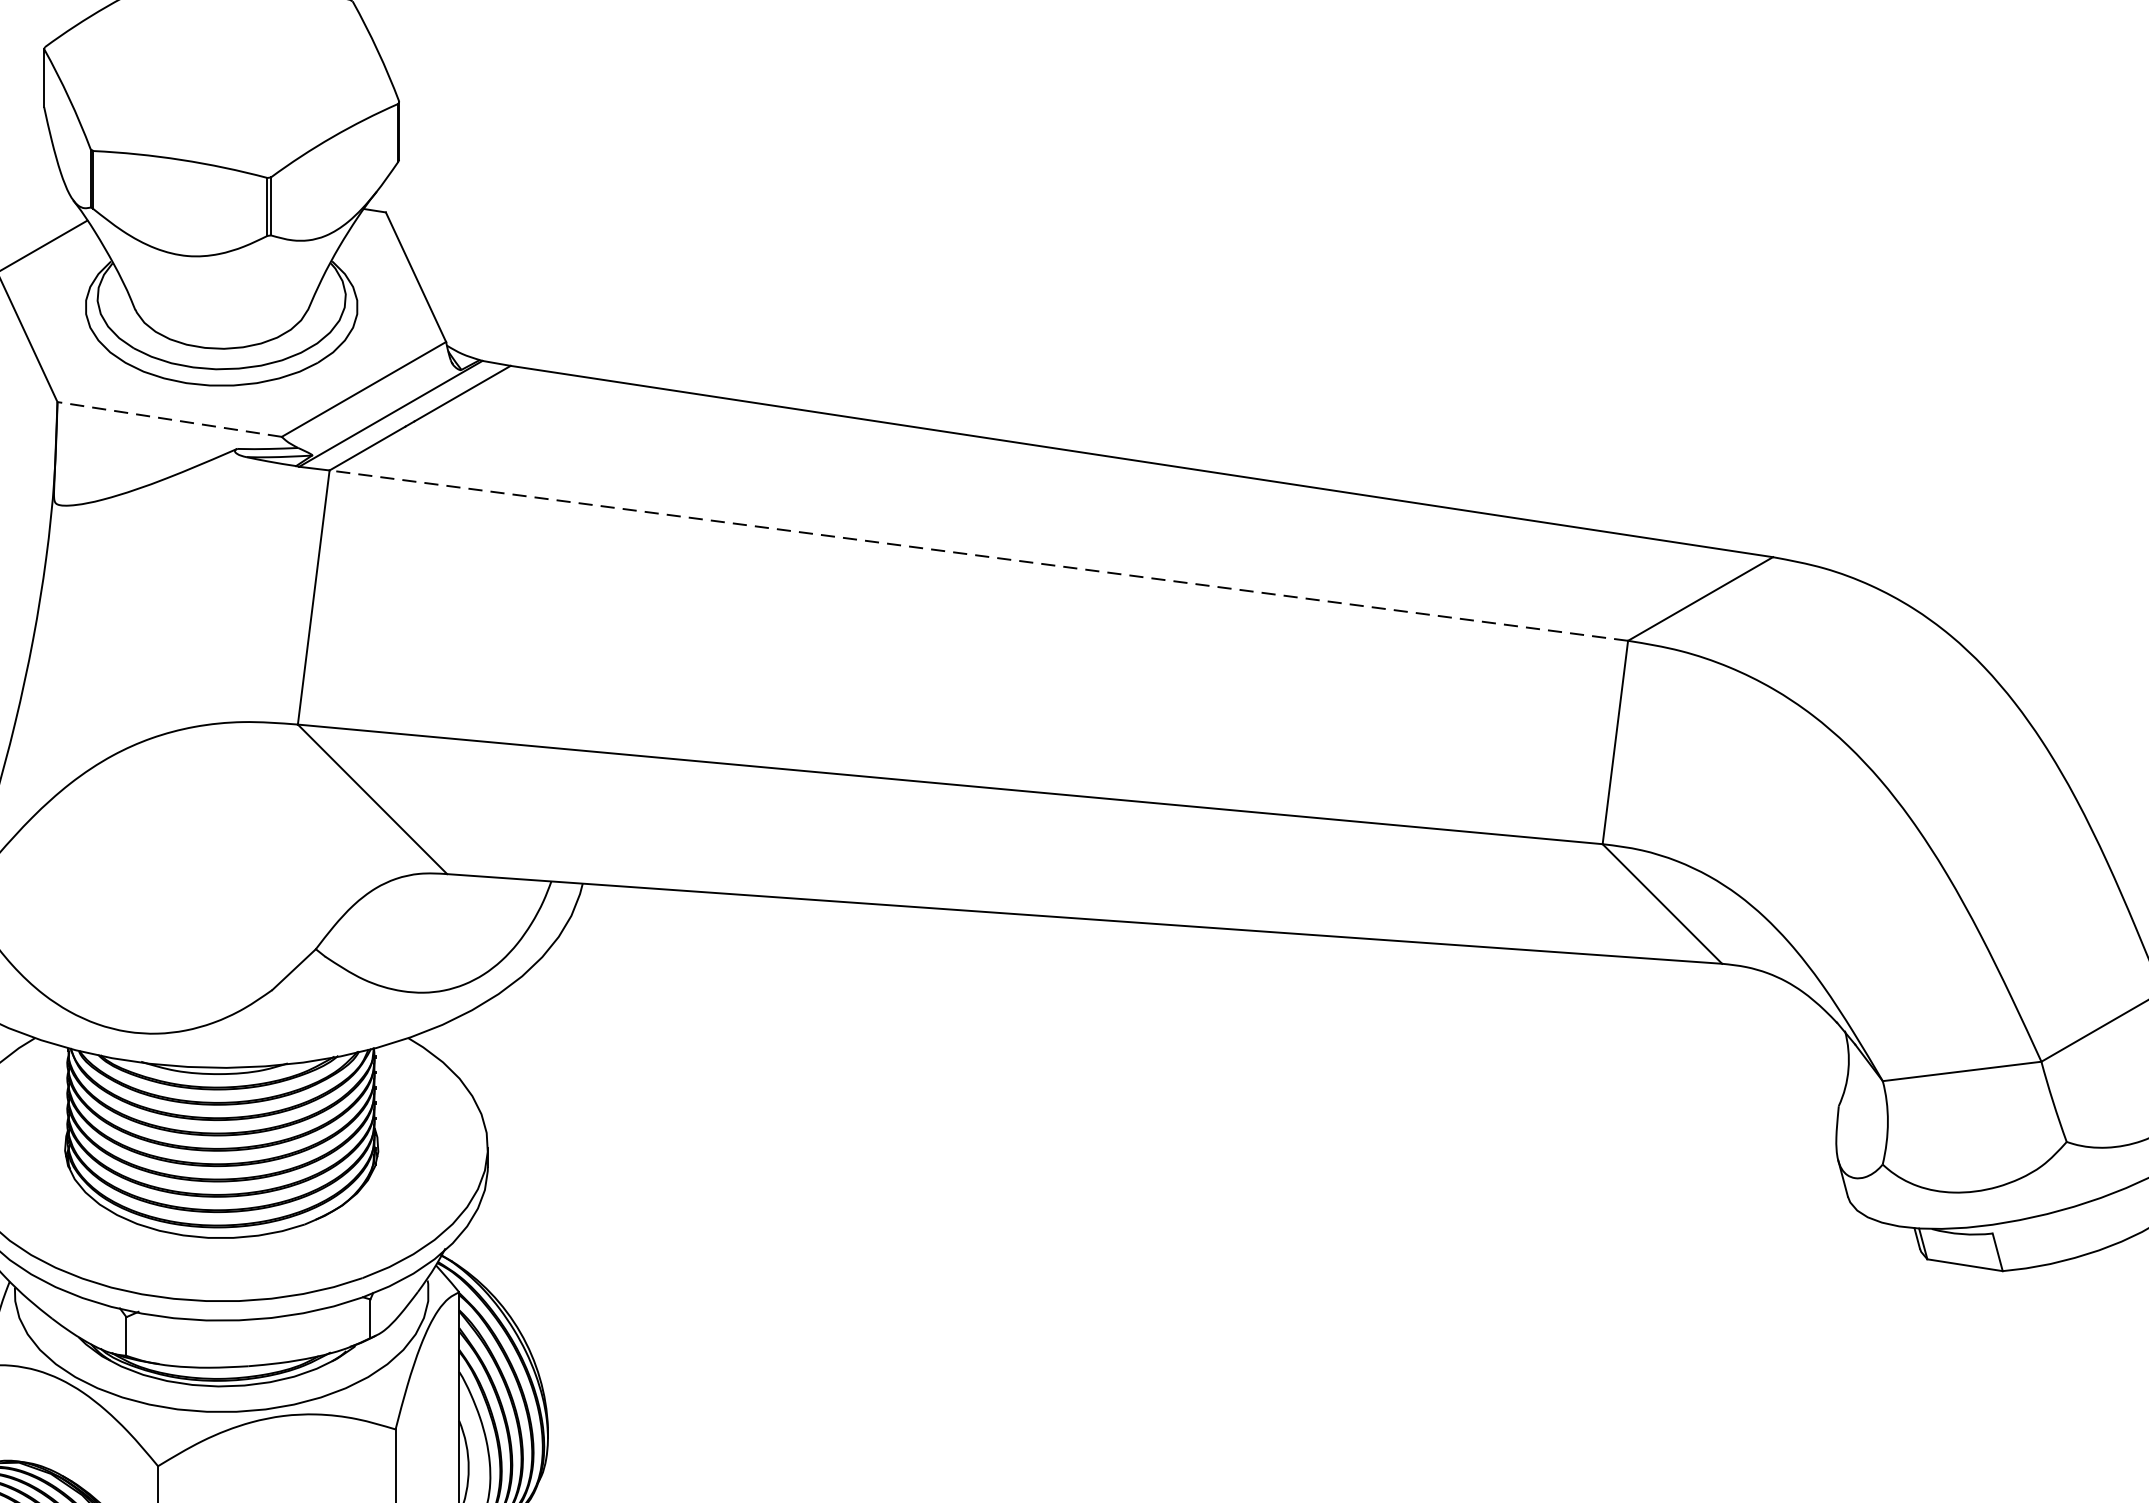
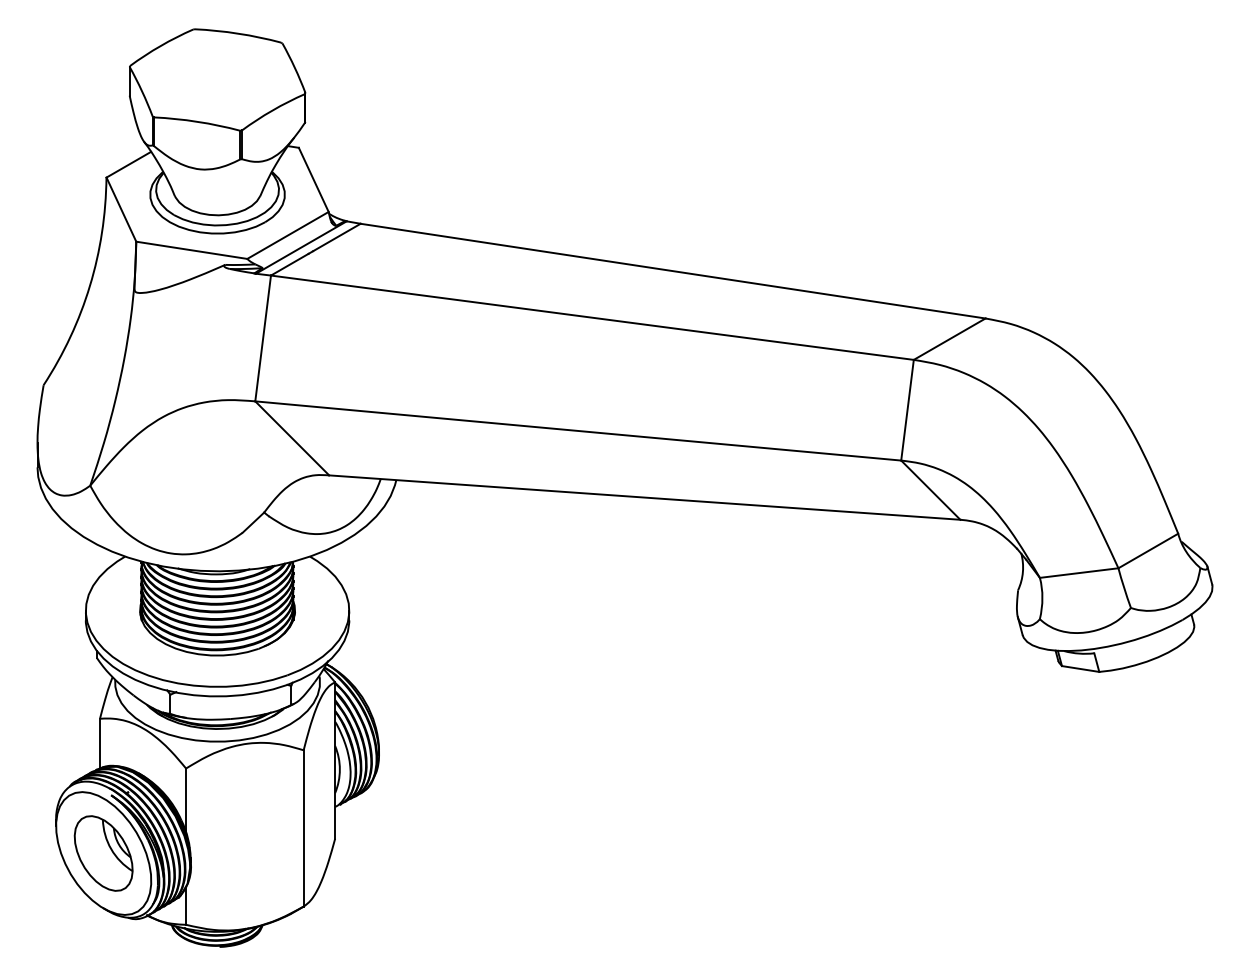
line: (169, 419) -> (191, 250), dashed -> solid
line: (977, 555) -> (591, 317), dashed -> solid

